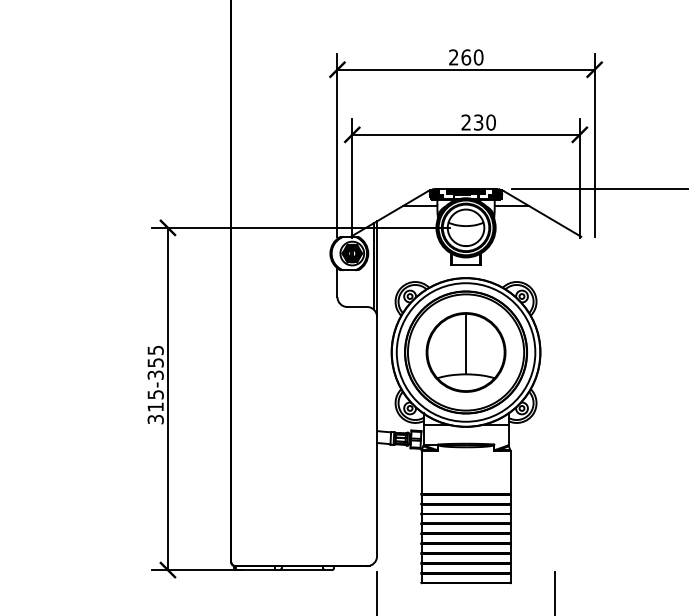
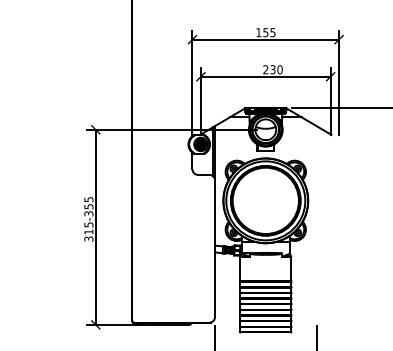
text: (465, 57) -> (265, 32), 260 -> 155
part: (465, 351) -> (265, 200), removed

